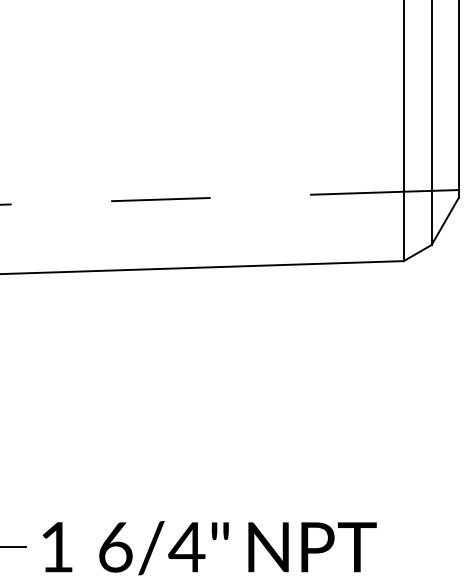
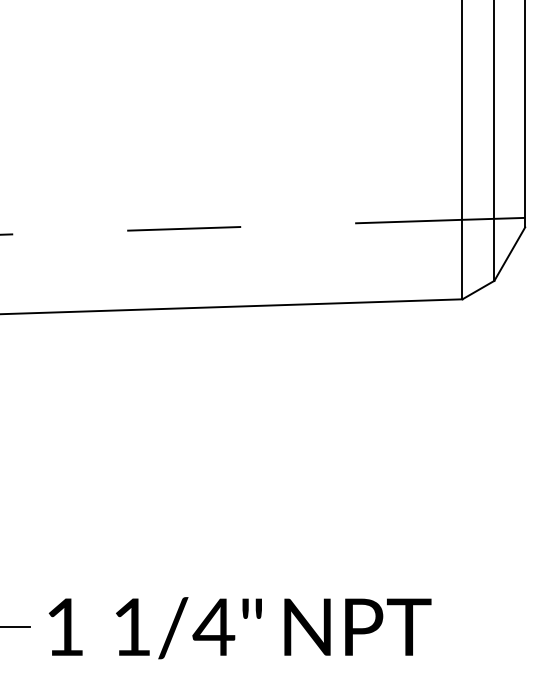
text: (115, 547) -> (132, 627), 6/4" -> 1/4"

